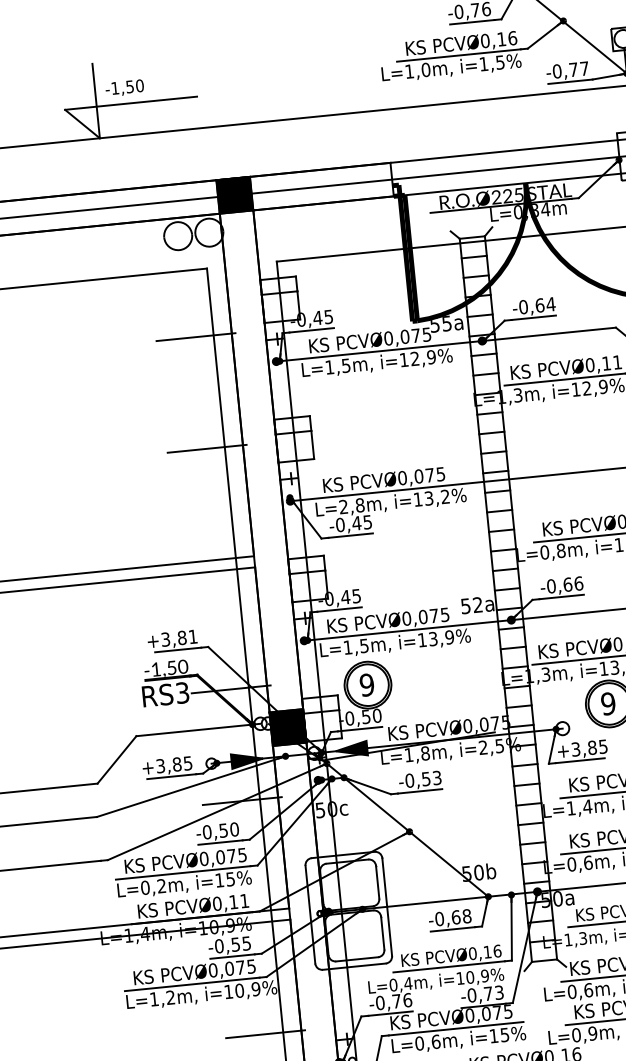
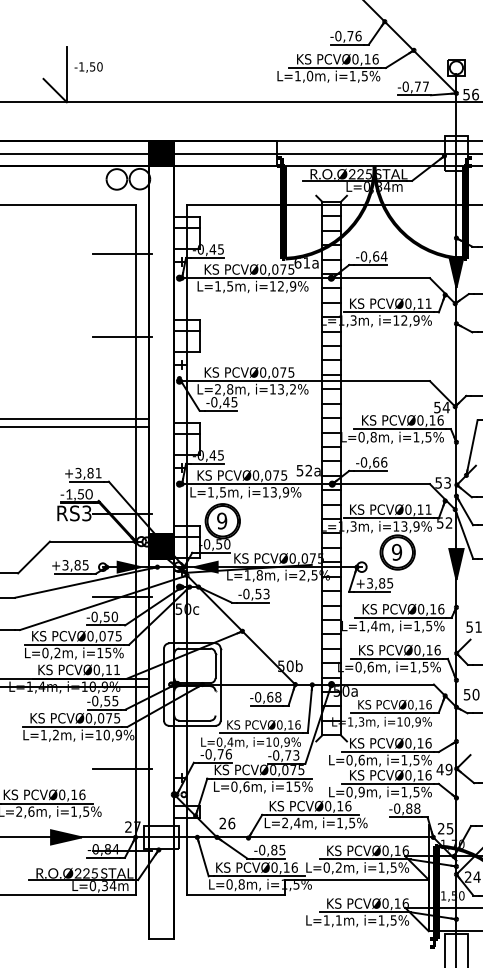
line: (130, 102) -> (91, 78), removed
text: (441, 323) -> (302, 262), 55a -> 61a
line: (382, 933) -> (215, 703), removed

